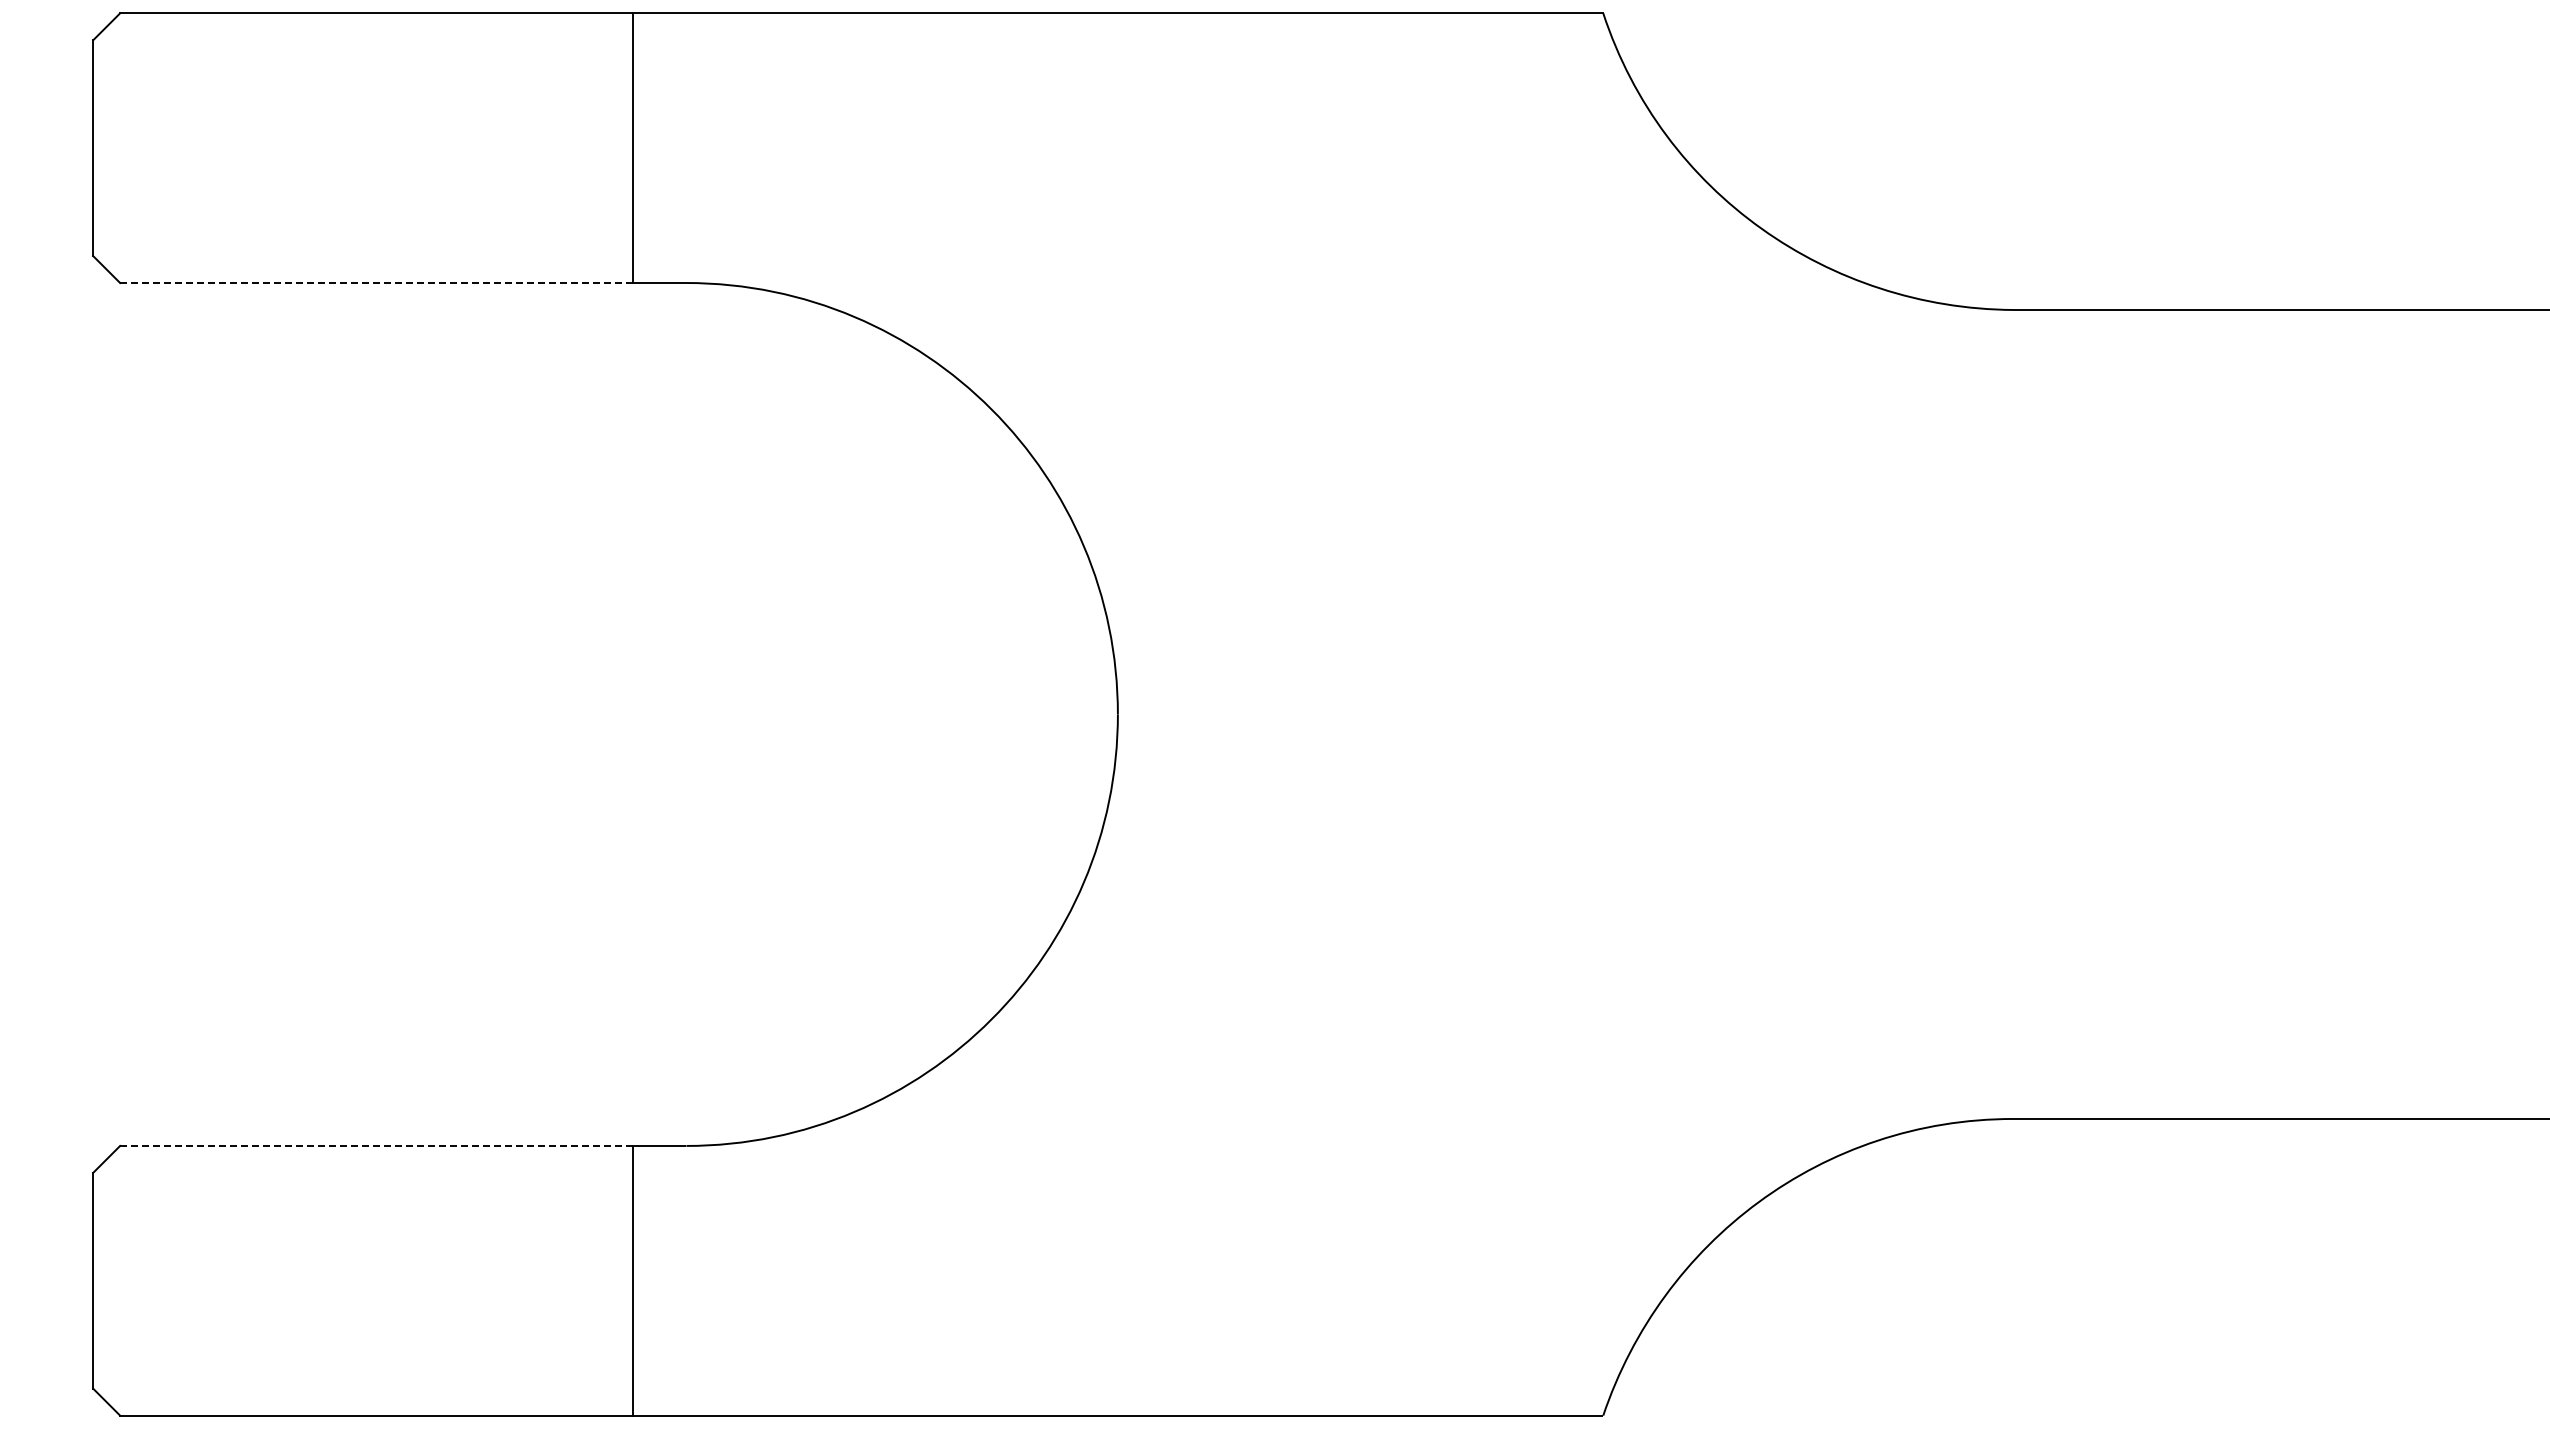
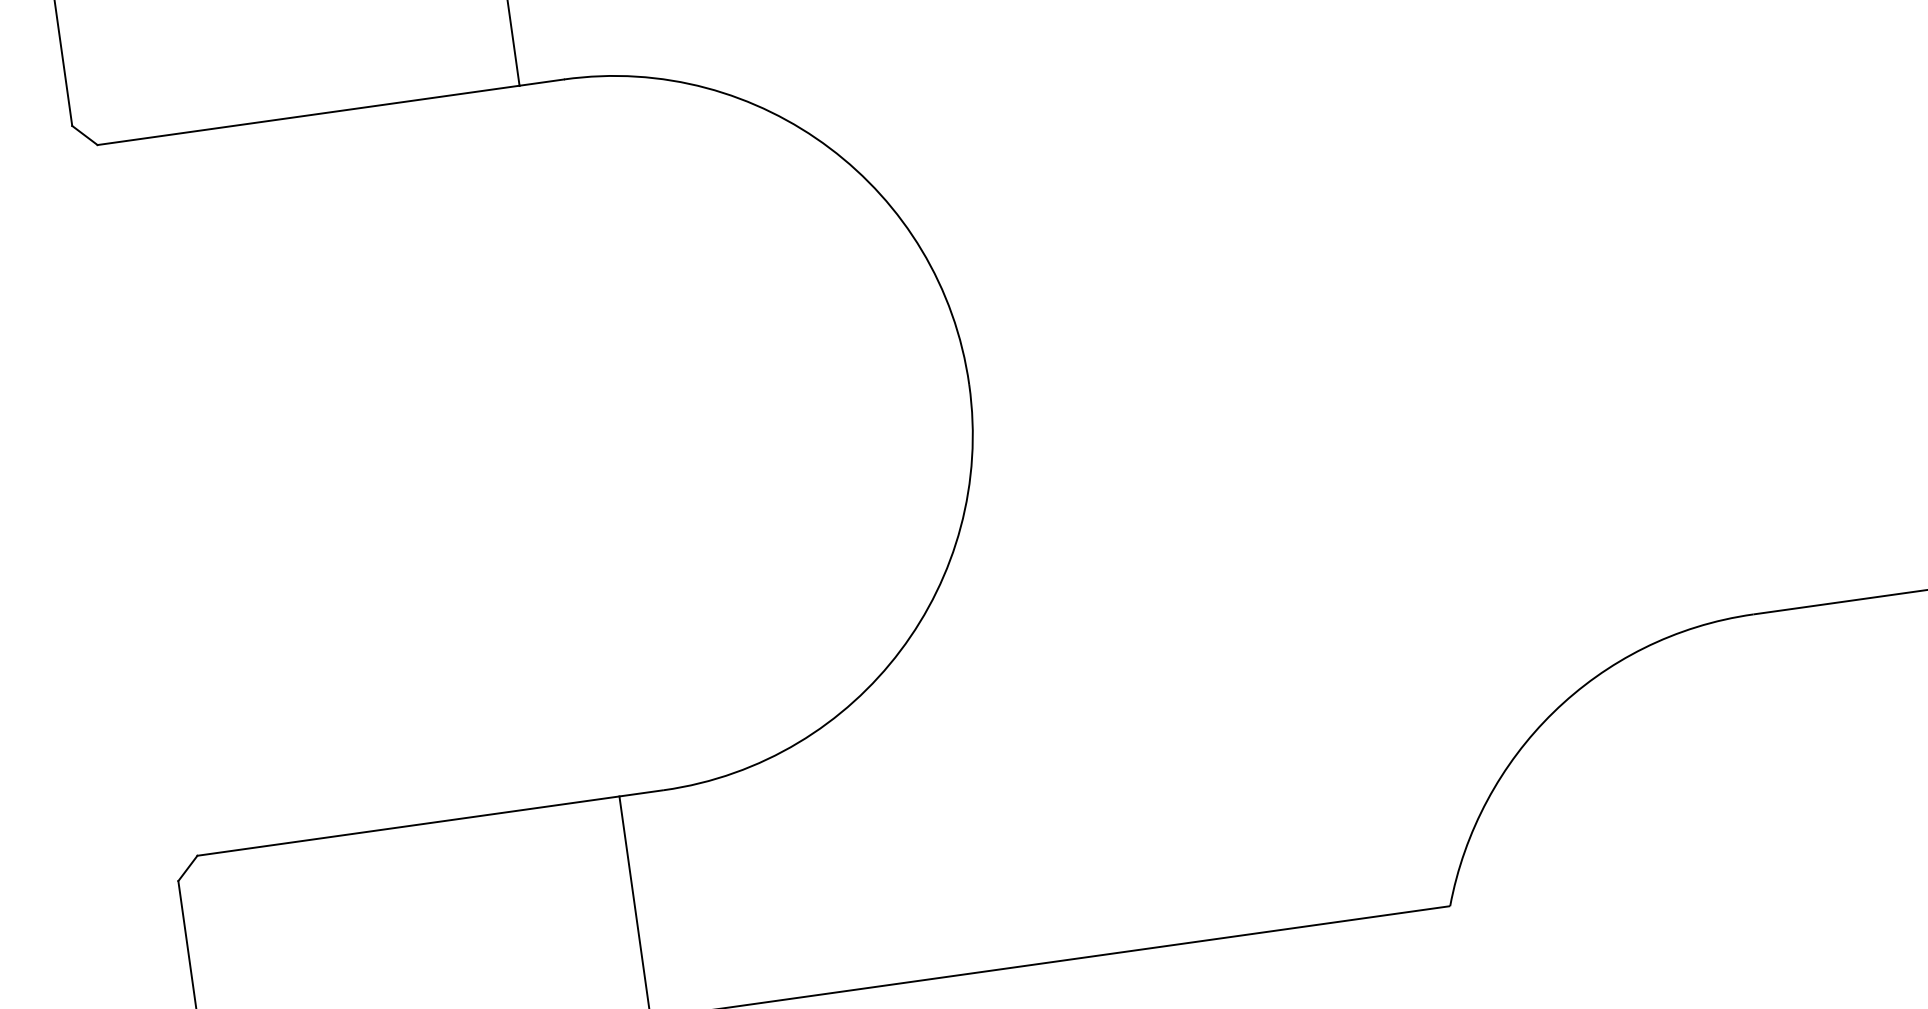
line: (375, 283) -> (307, 115), dashed -> solid
line: (376, 1145) -> (408, 825), dashed -> solid

